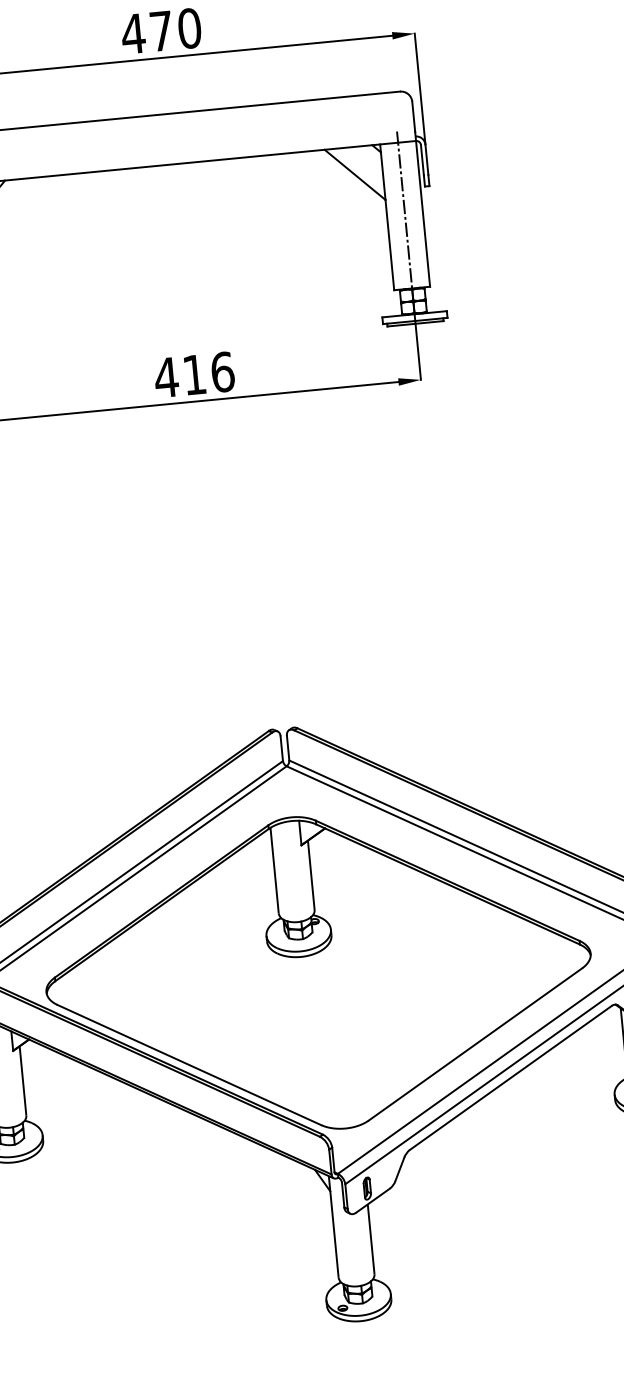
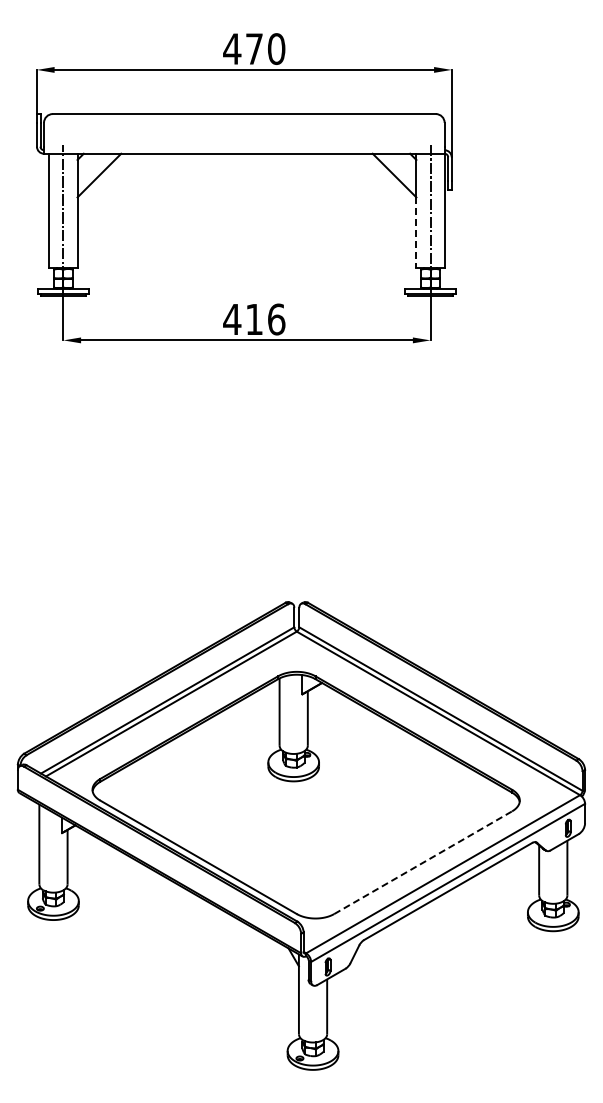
line: (389, 244) -> (416, 232), solid -> dashed
line: (475, 1044) -> (423, 862), solid -> dashed

